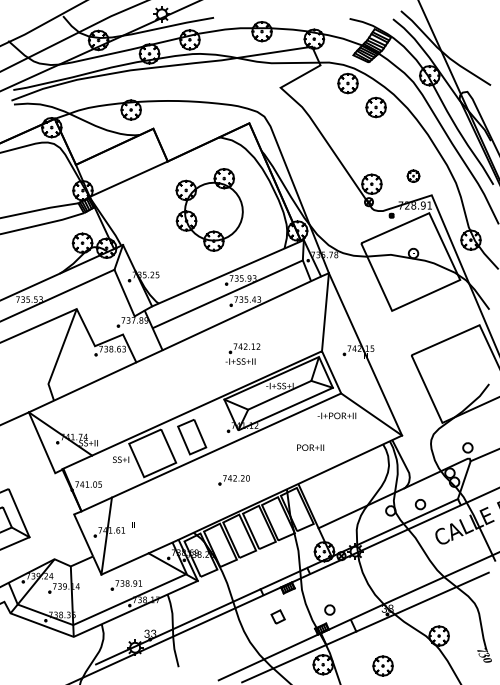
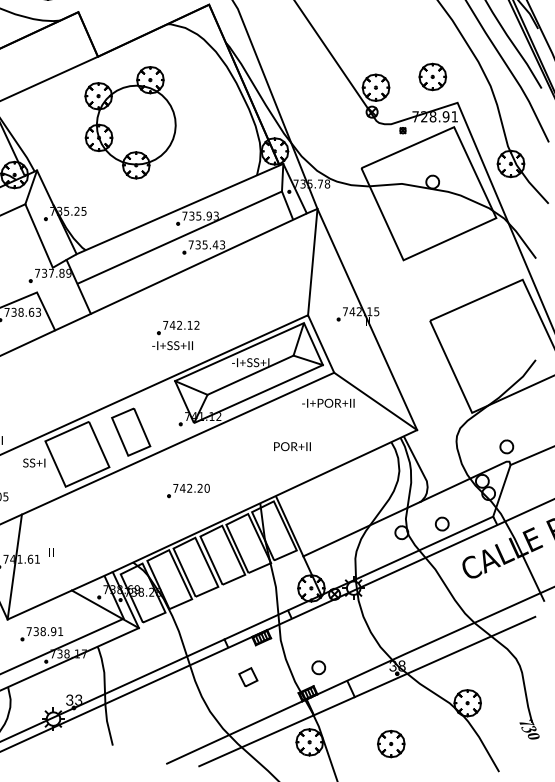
part: (413, 175) -> (432, 75), size x1.67
part: (209, 209) -> (130, 122), moved
part: (242, 353) -> (175, 334), moved

